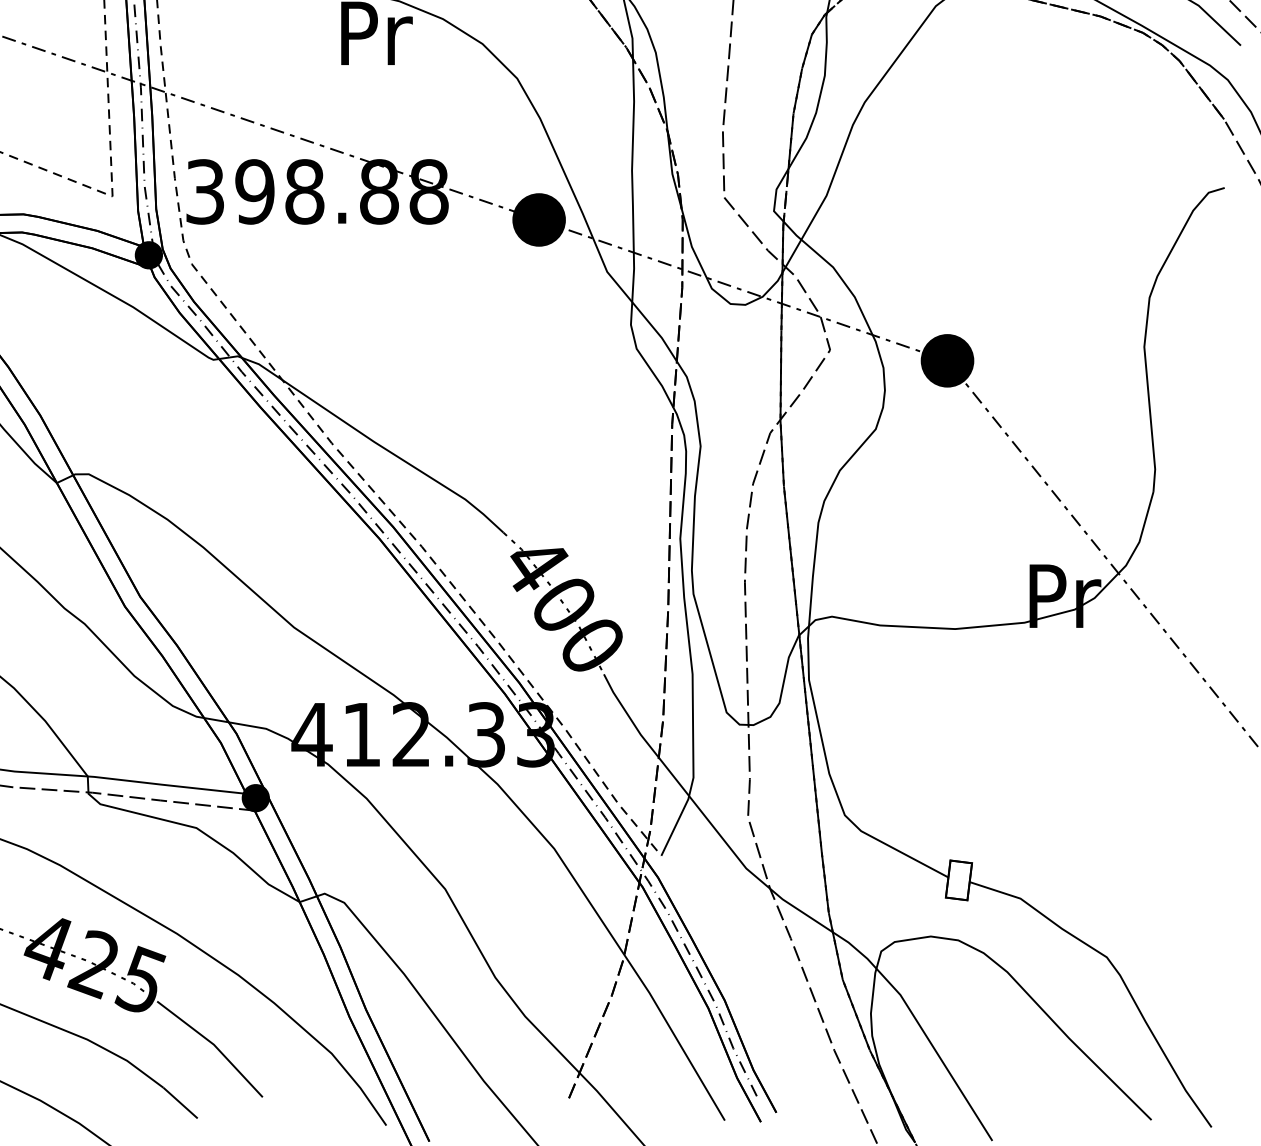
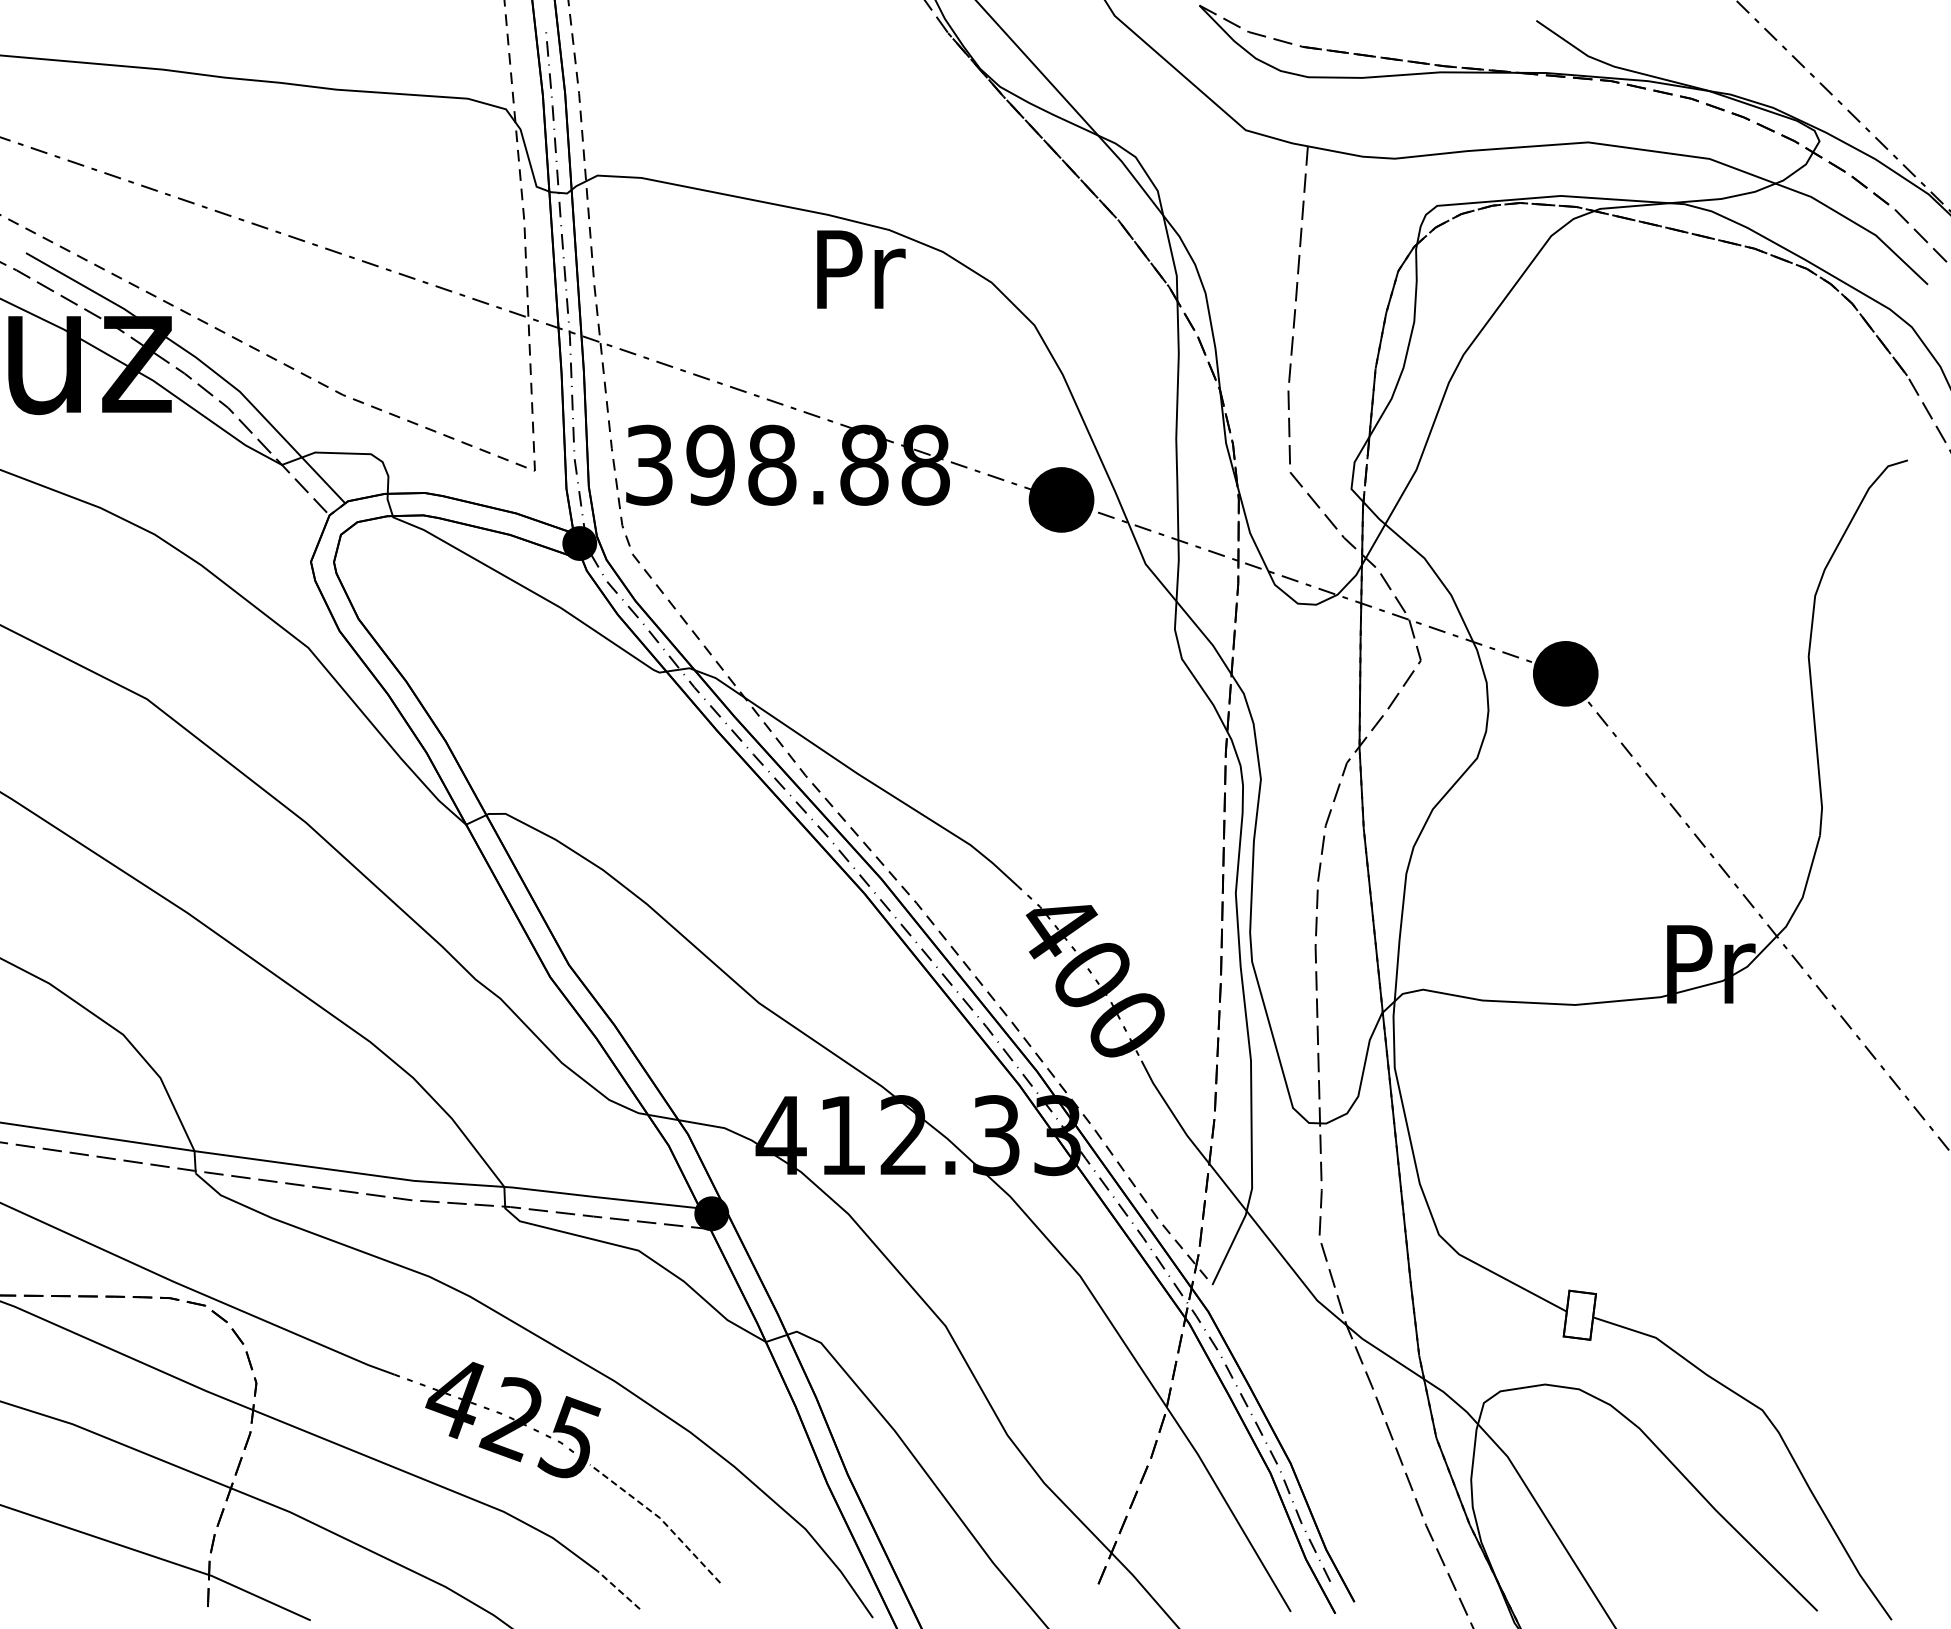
line: (214, 1045) -> (660, 1518), solid -> dashed
line: (180, 1102) -> (618, 1589), solid -> dashed

